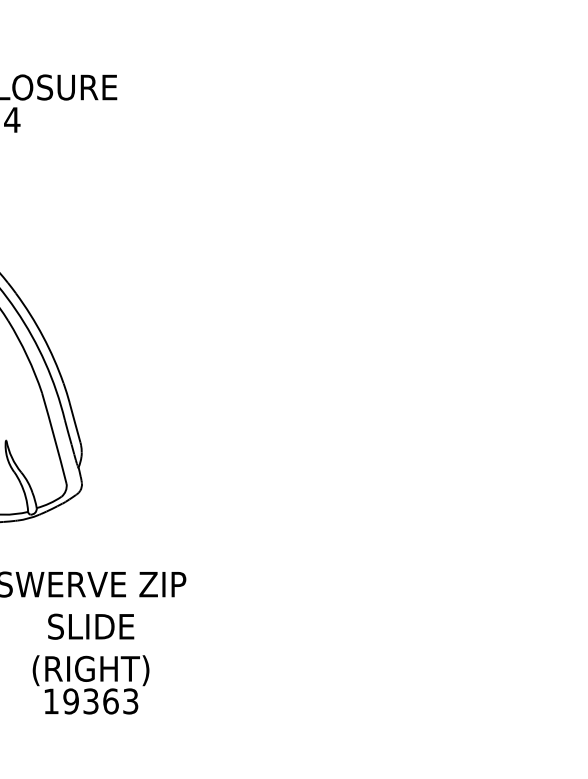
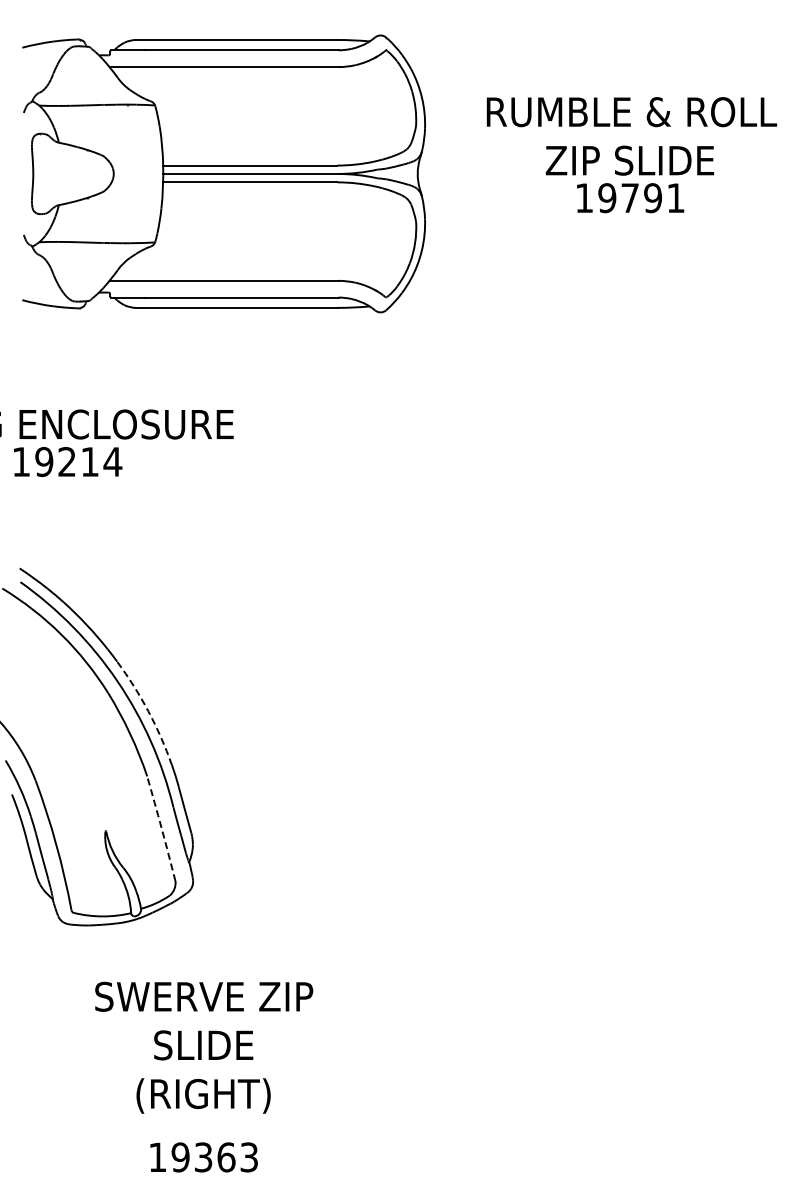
arc: (43, 336) -> (148, 711), solid -> dashed
arc: (54, 438) -> (161, 828), solid -> dashed
text: (90, 701) -> (203, 1157), moved

